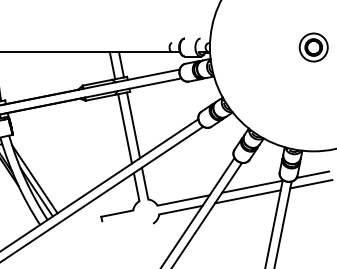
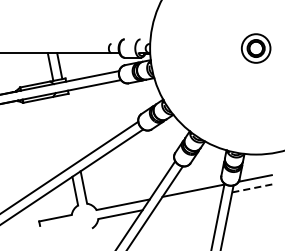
line: (133, 125) -> (72, 128), removed
line: (124, 128) -> (62, 131), removed
line: (311, 184) -> (253, 188), solid -> dashed
line: (247, 196) -> (188, 200), removed

